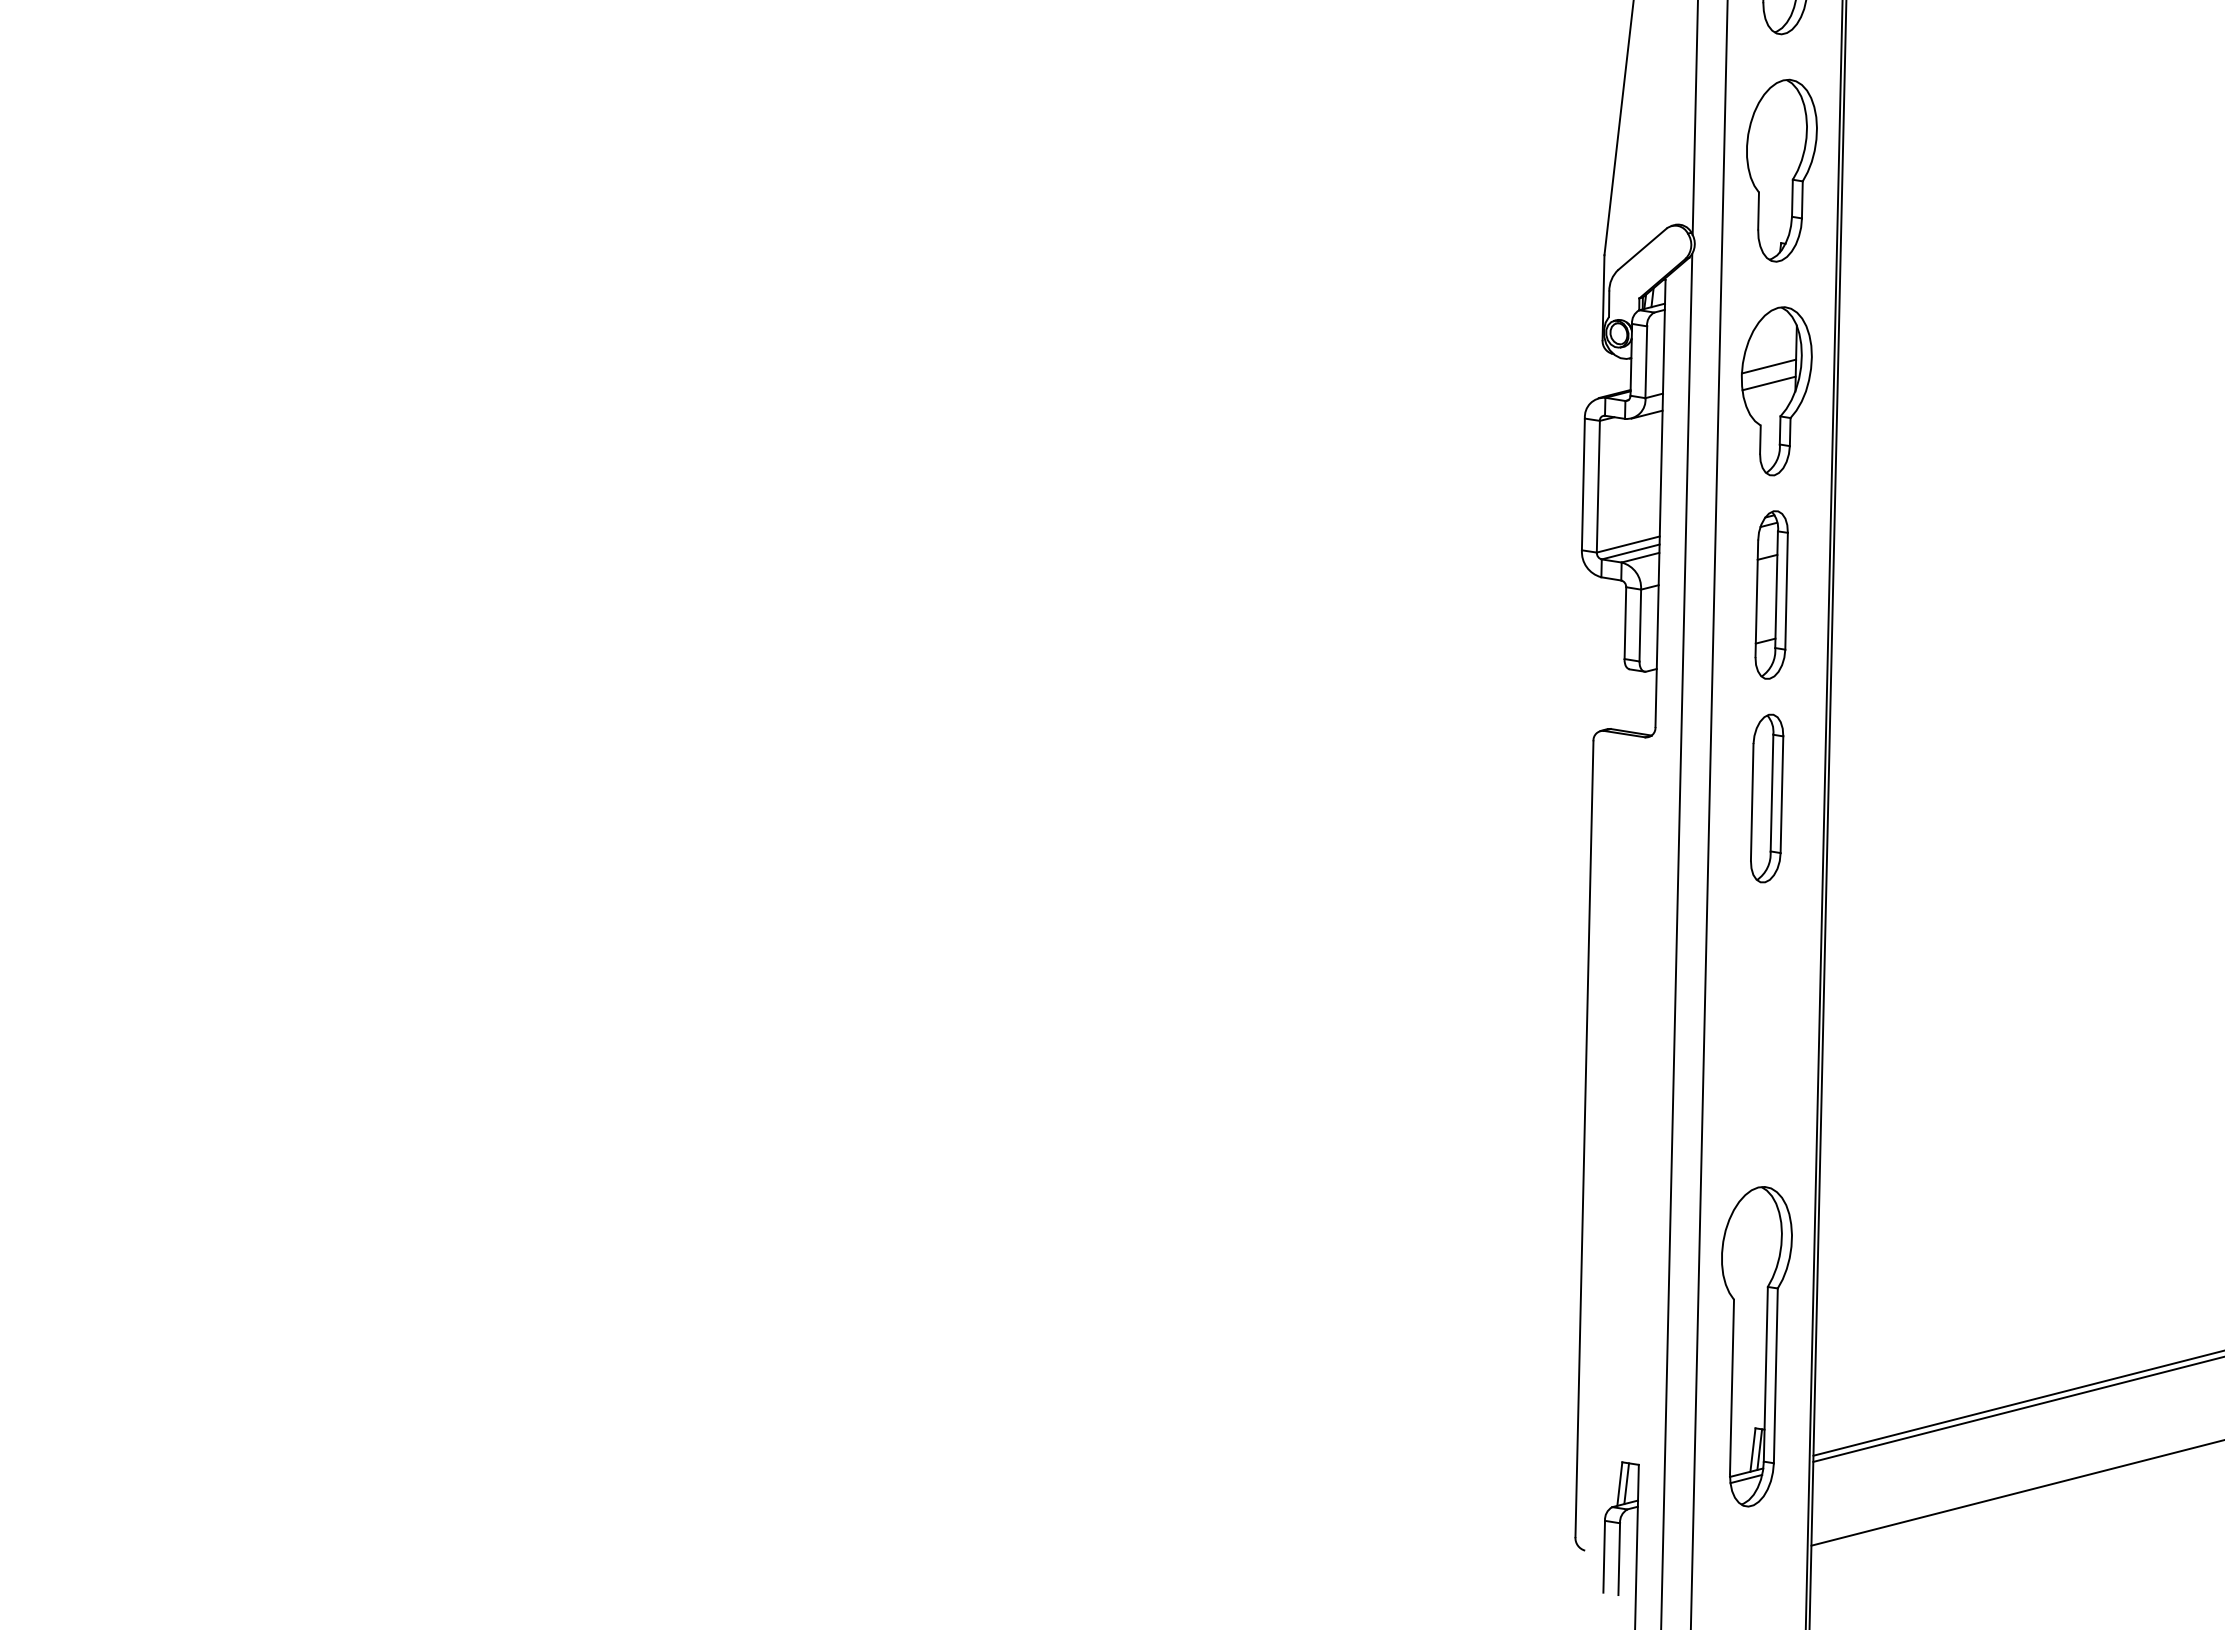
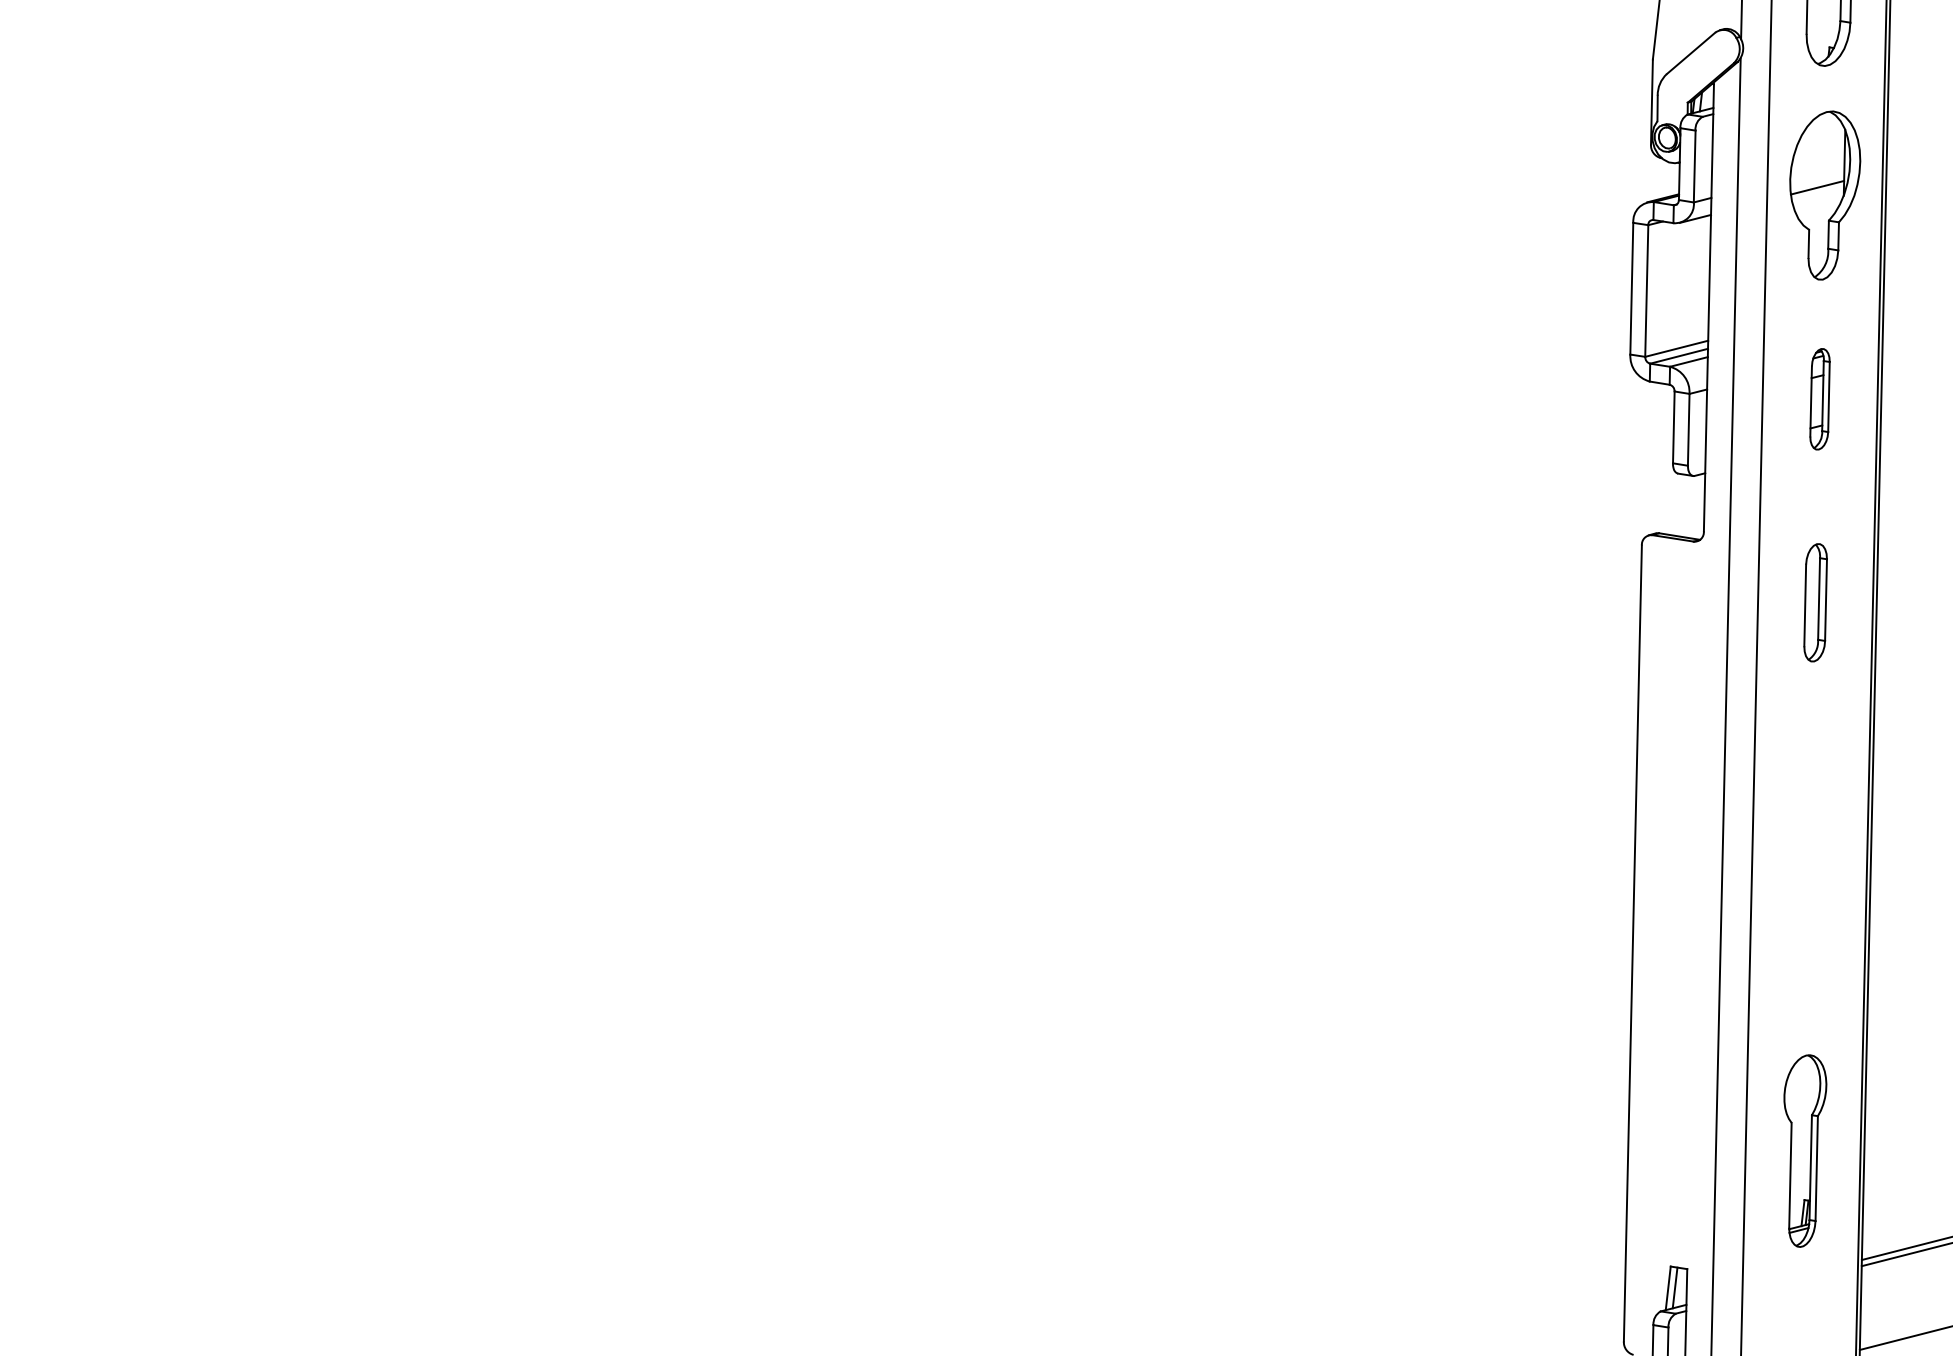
line: (1768, 366) -> (1816, 170), removed
part: (1771, 594) -> (1819, 398), size x0.6
part: (1767, 798) -> (1815, 602), size x0.7
part: (1756, 1346) -> (1804, 1150), size x0.6

